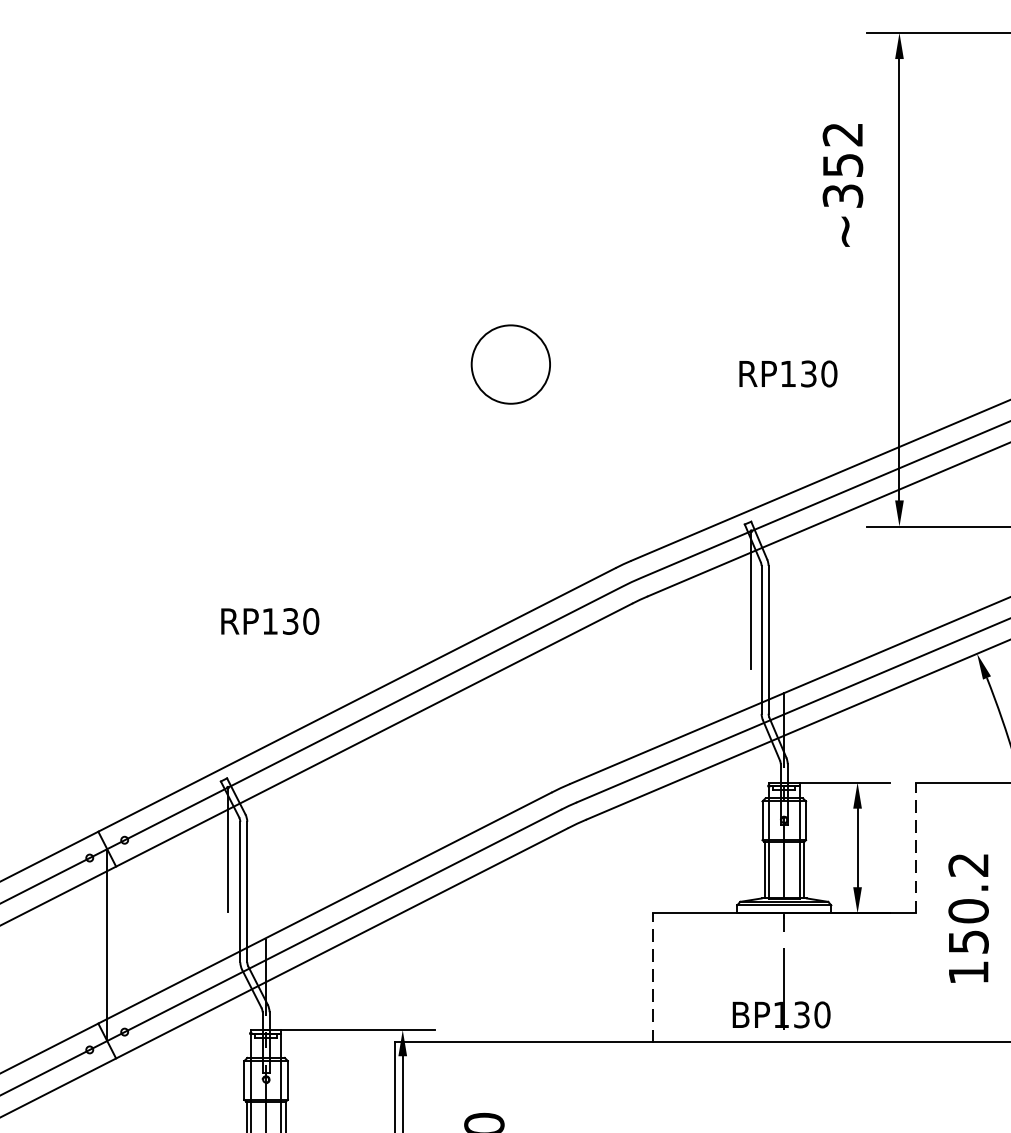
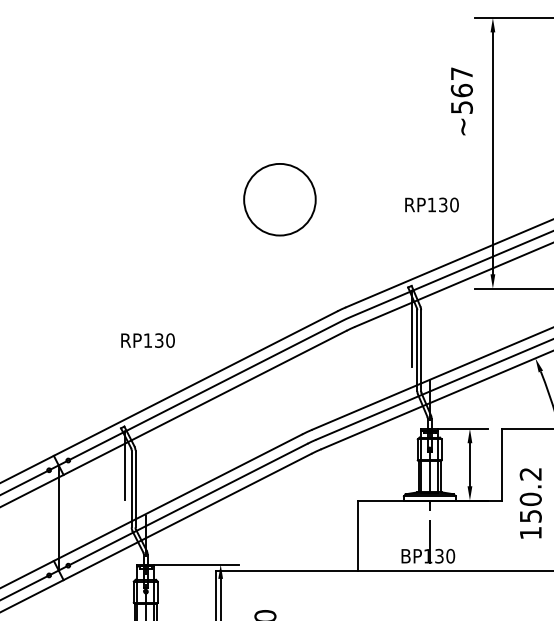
text: (842, 165) -> (461, 90), ~352 -> ~567
circle: (510, 363) -> (279, 199), size x1.67
line: (915, 847) -> (501, 464), dashed -> solid
line: (652, 977) -> (357, 535), dashed -> solid

